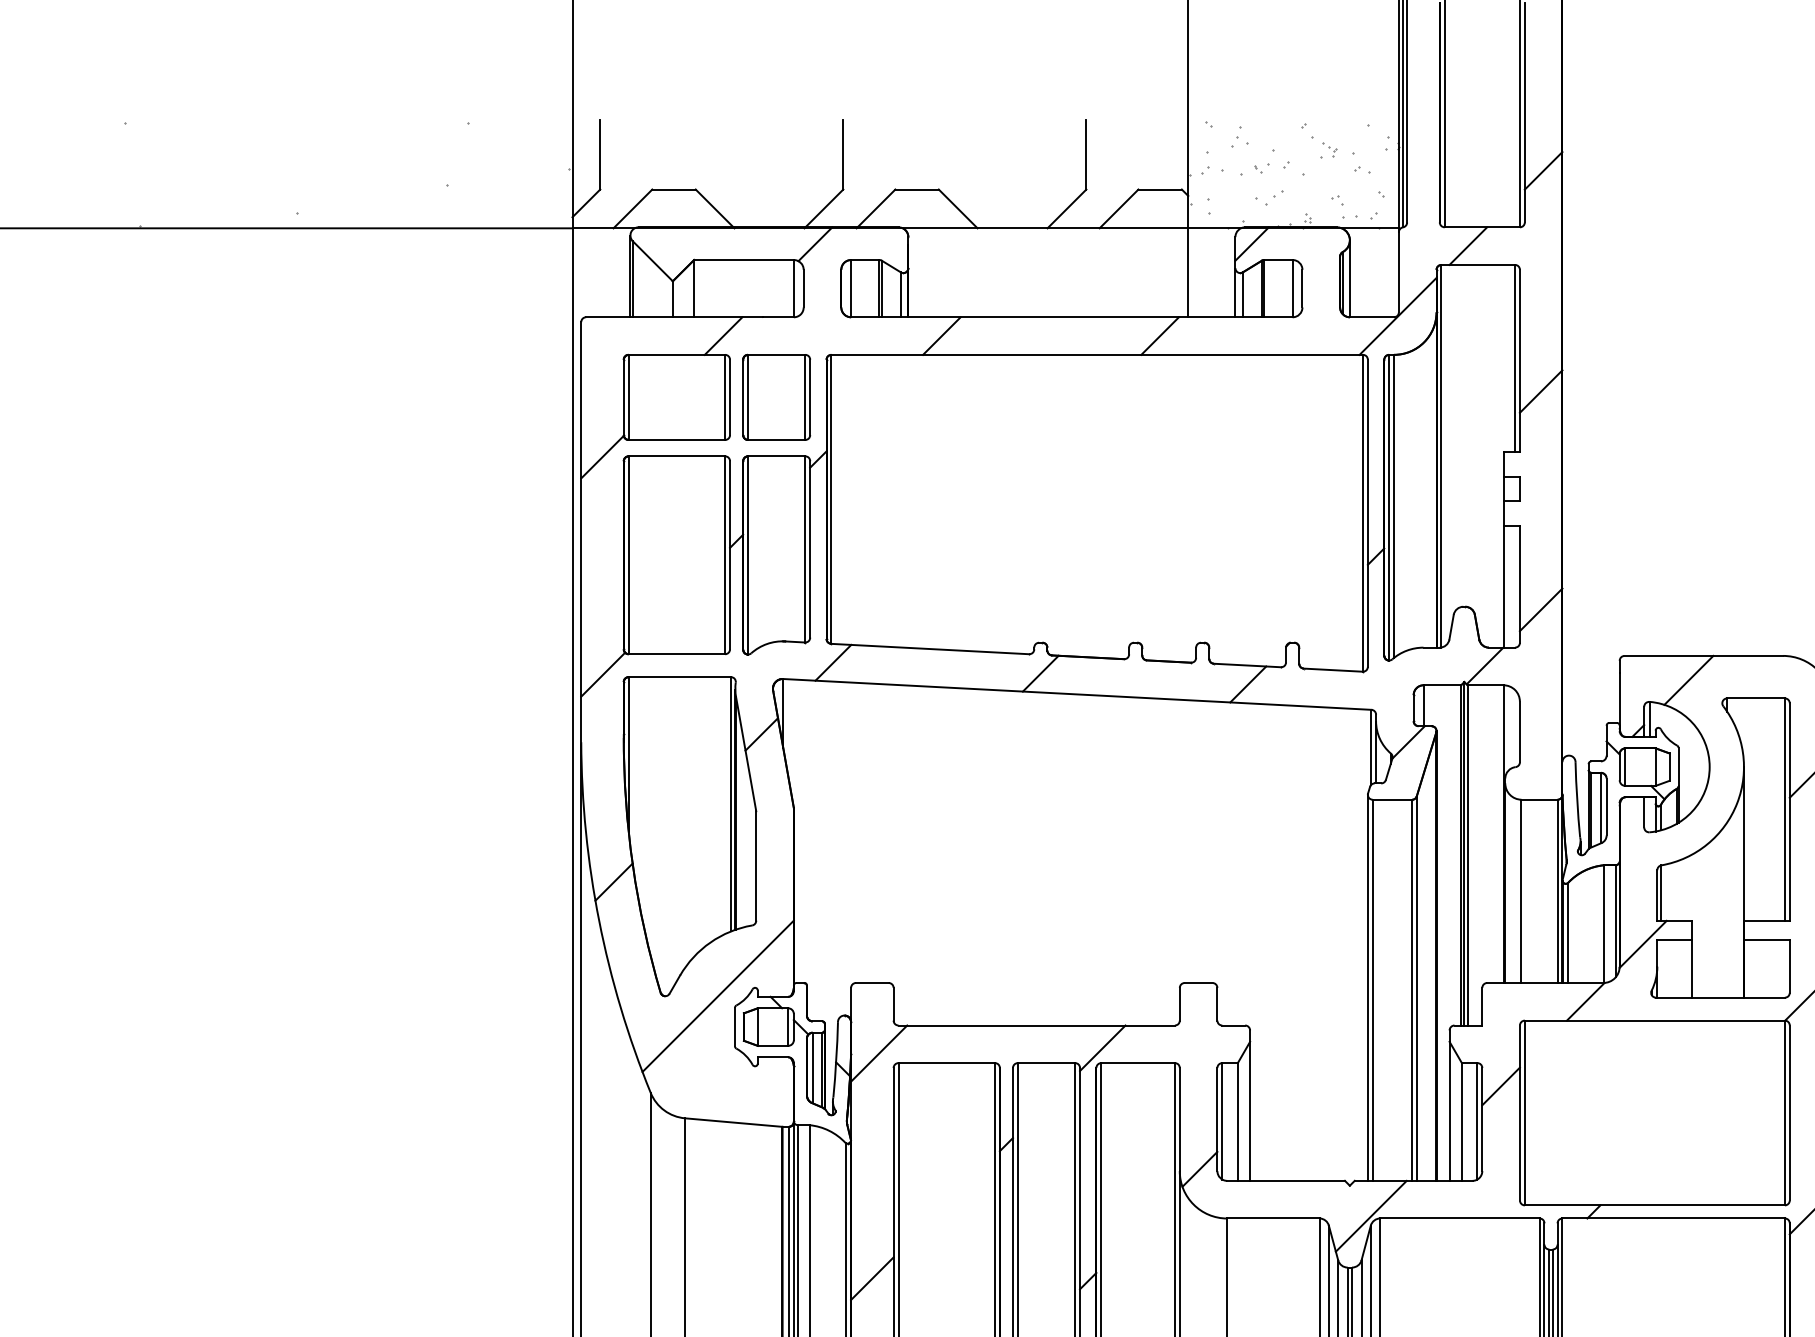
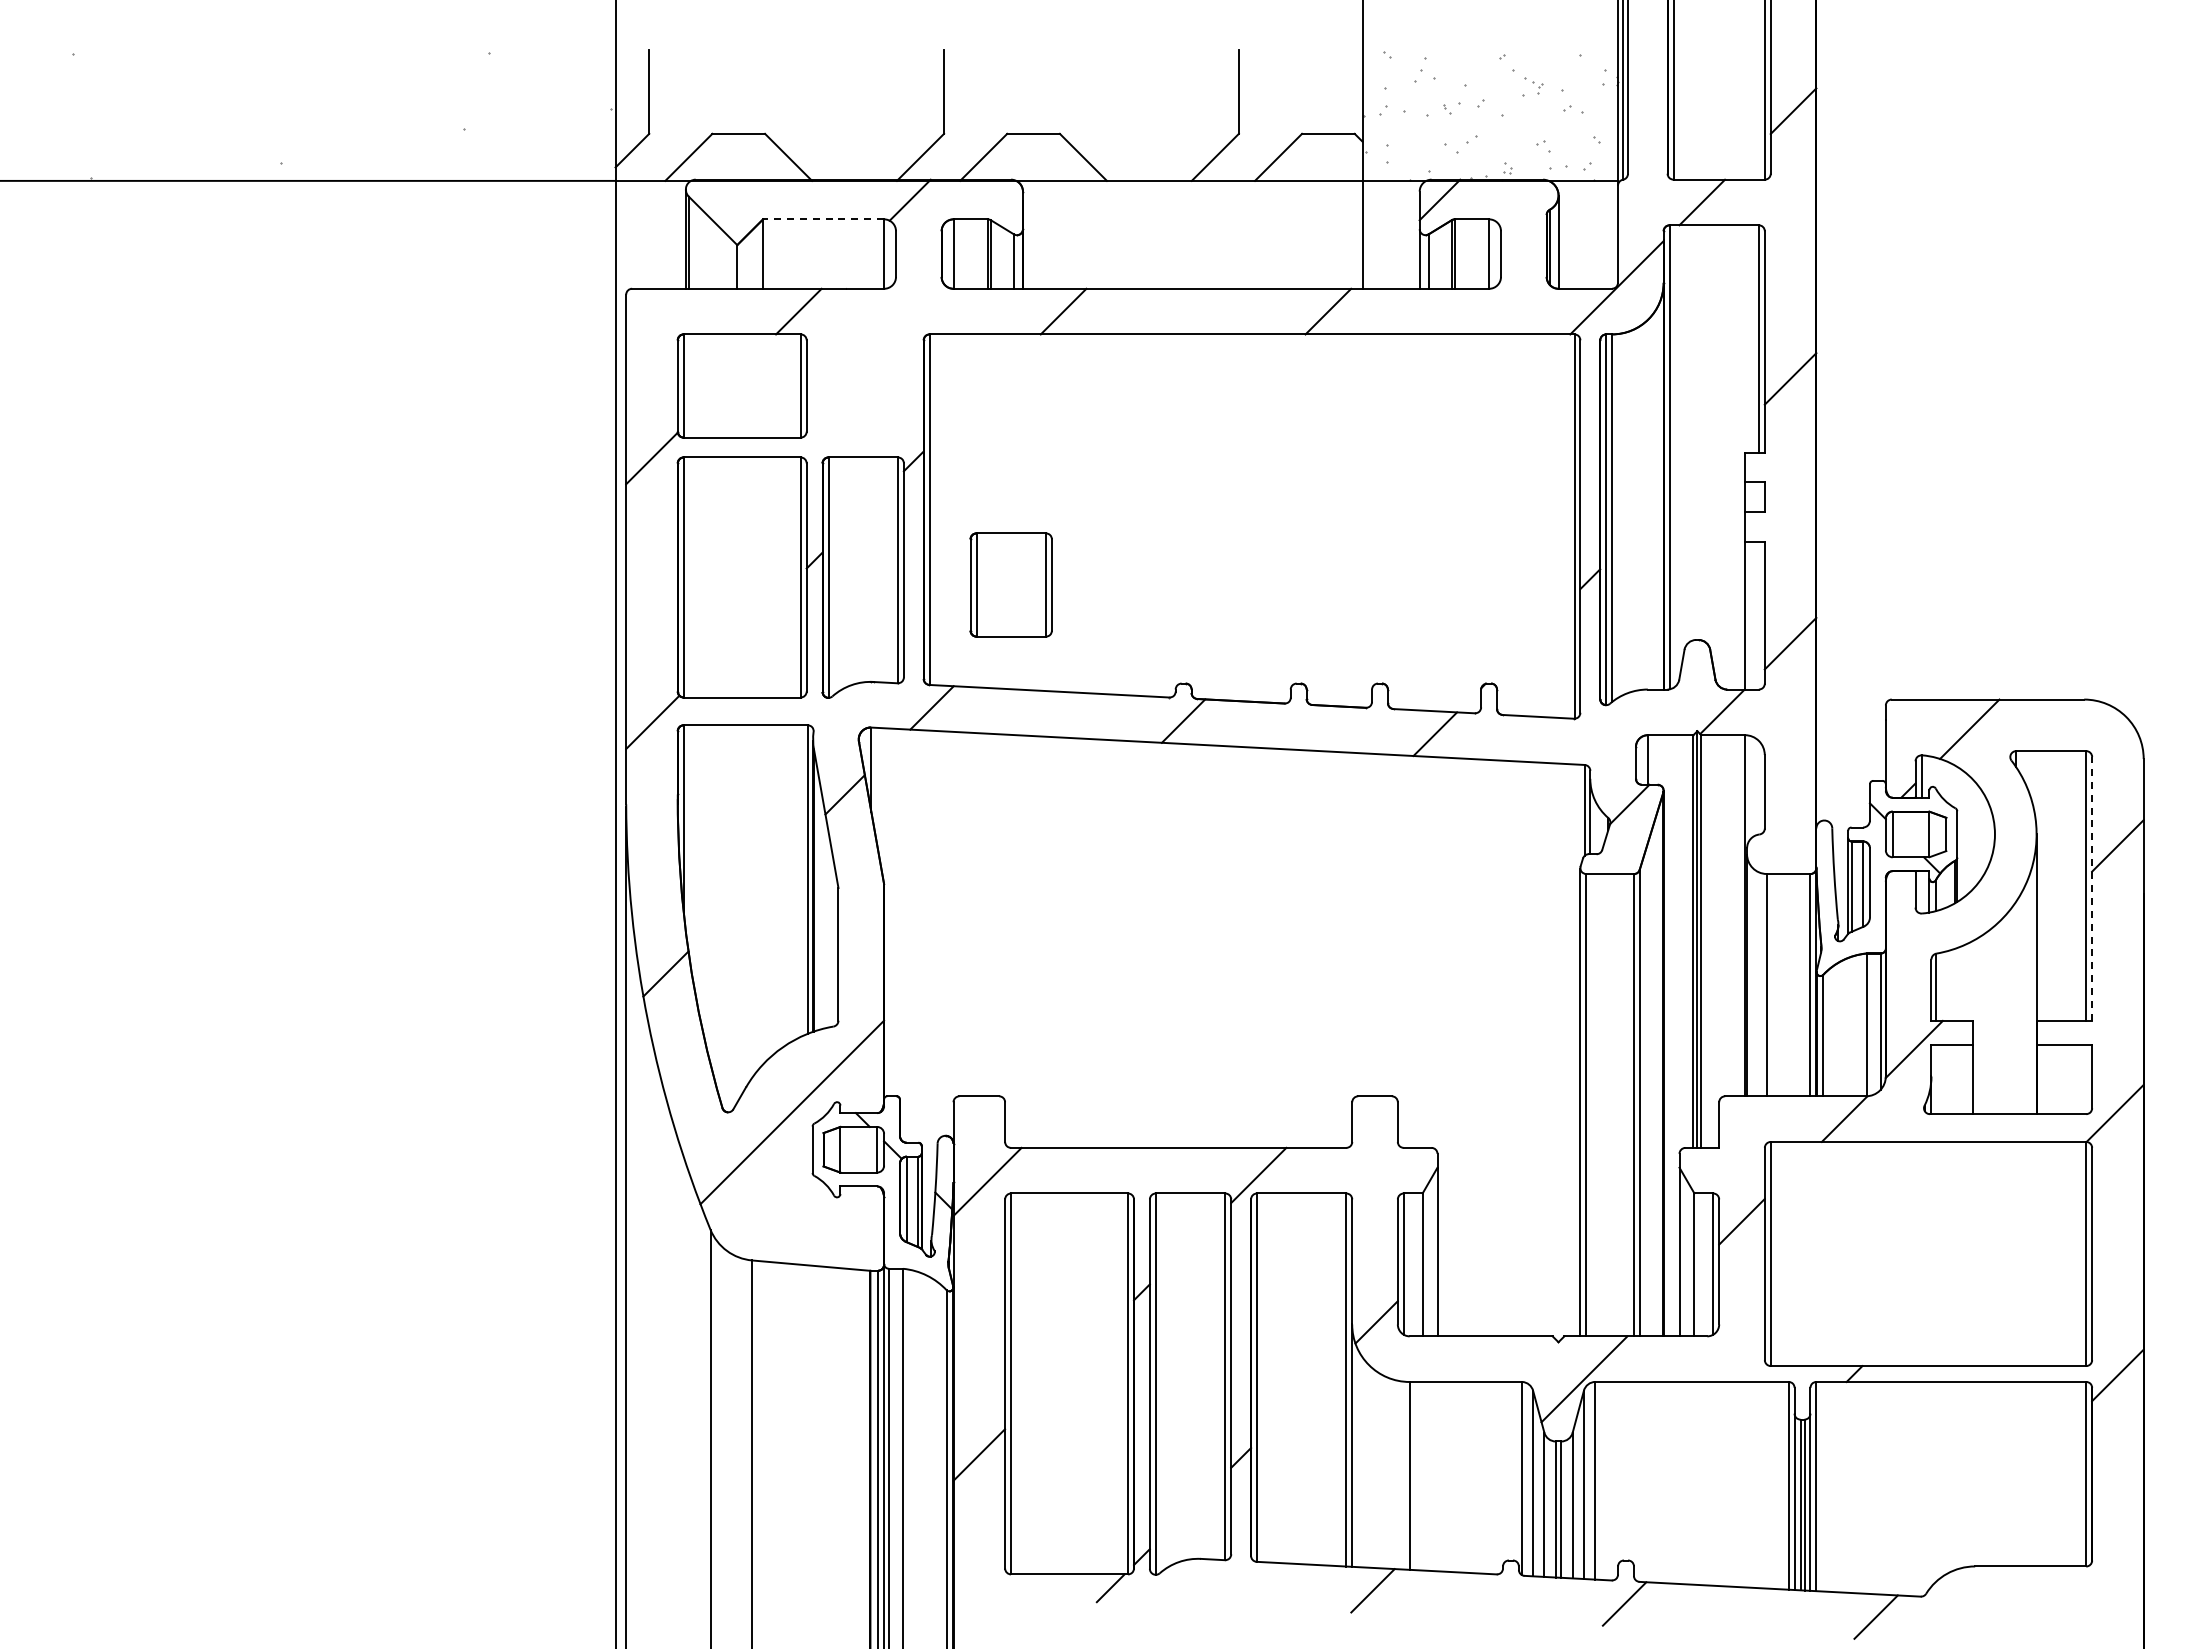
line: (743, 260) -> (823, 219), solid -> dashed
part: (776, 397) -> (1010, 584), moved
line: (1790, 812) -> (2092, 889), solid -> dashed

